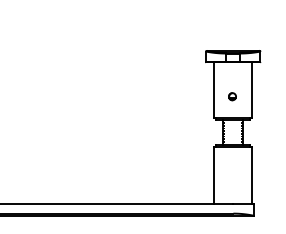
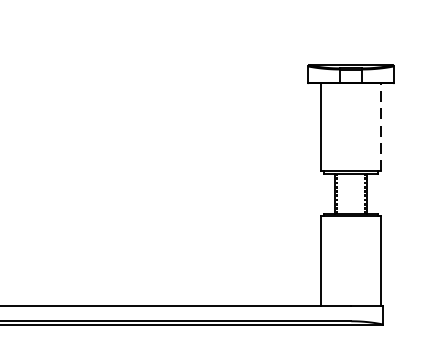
line: (252, 90) -> (381, 127), solid -> dashed
part: (232, 96) -> (349, 137), removed

